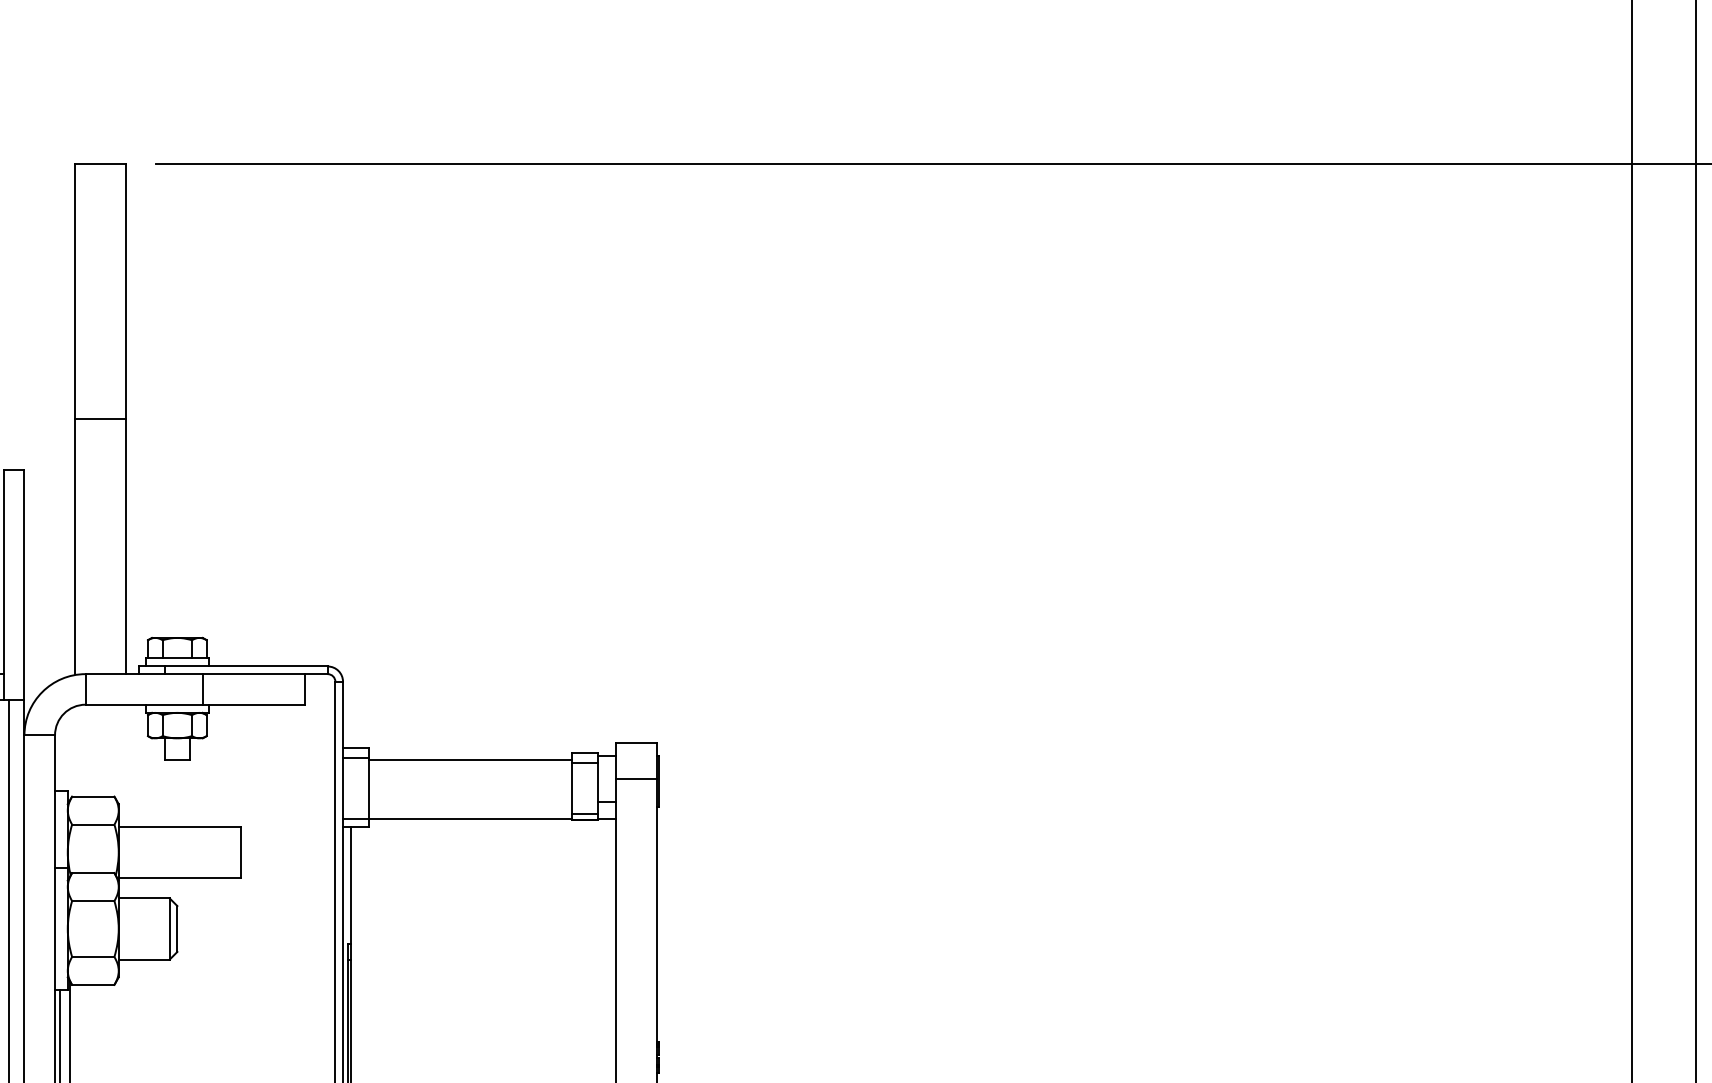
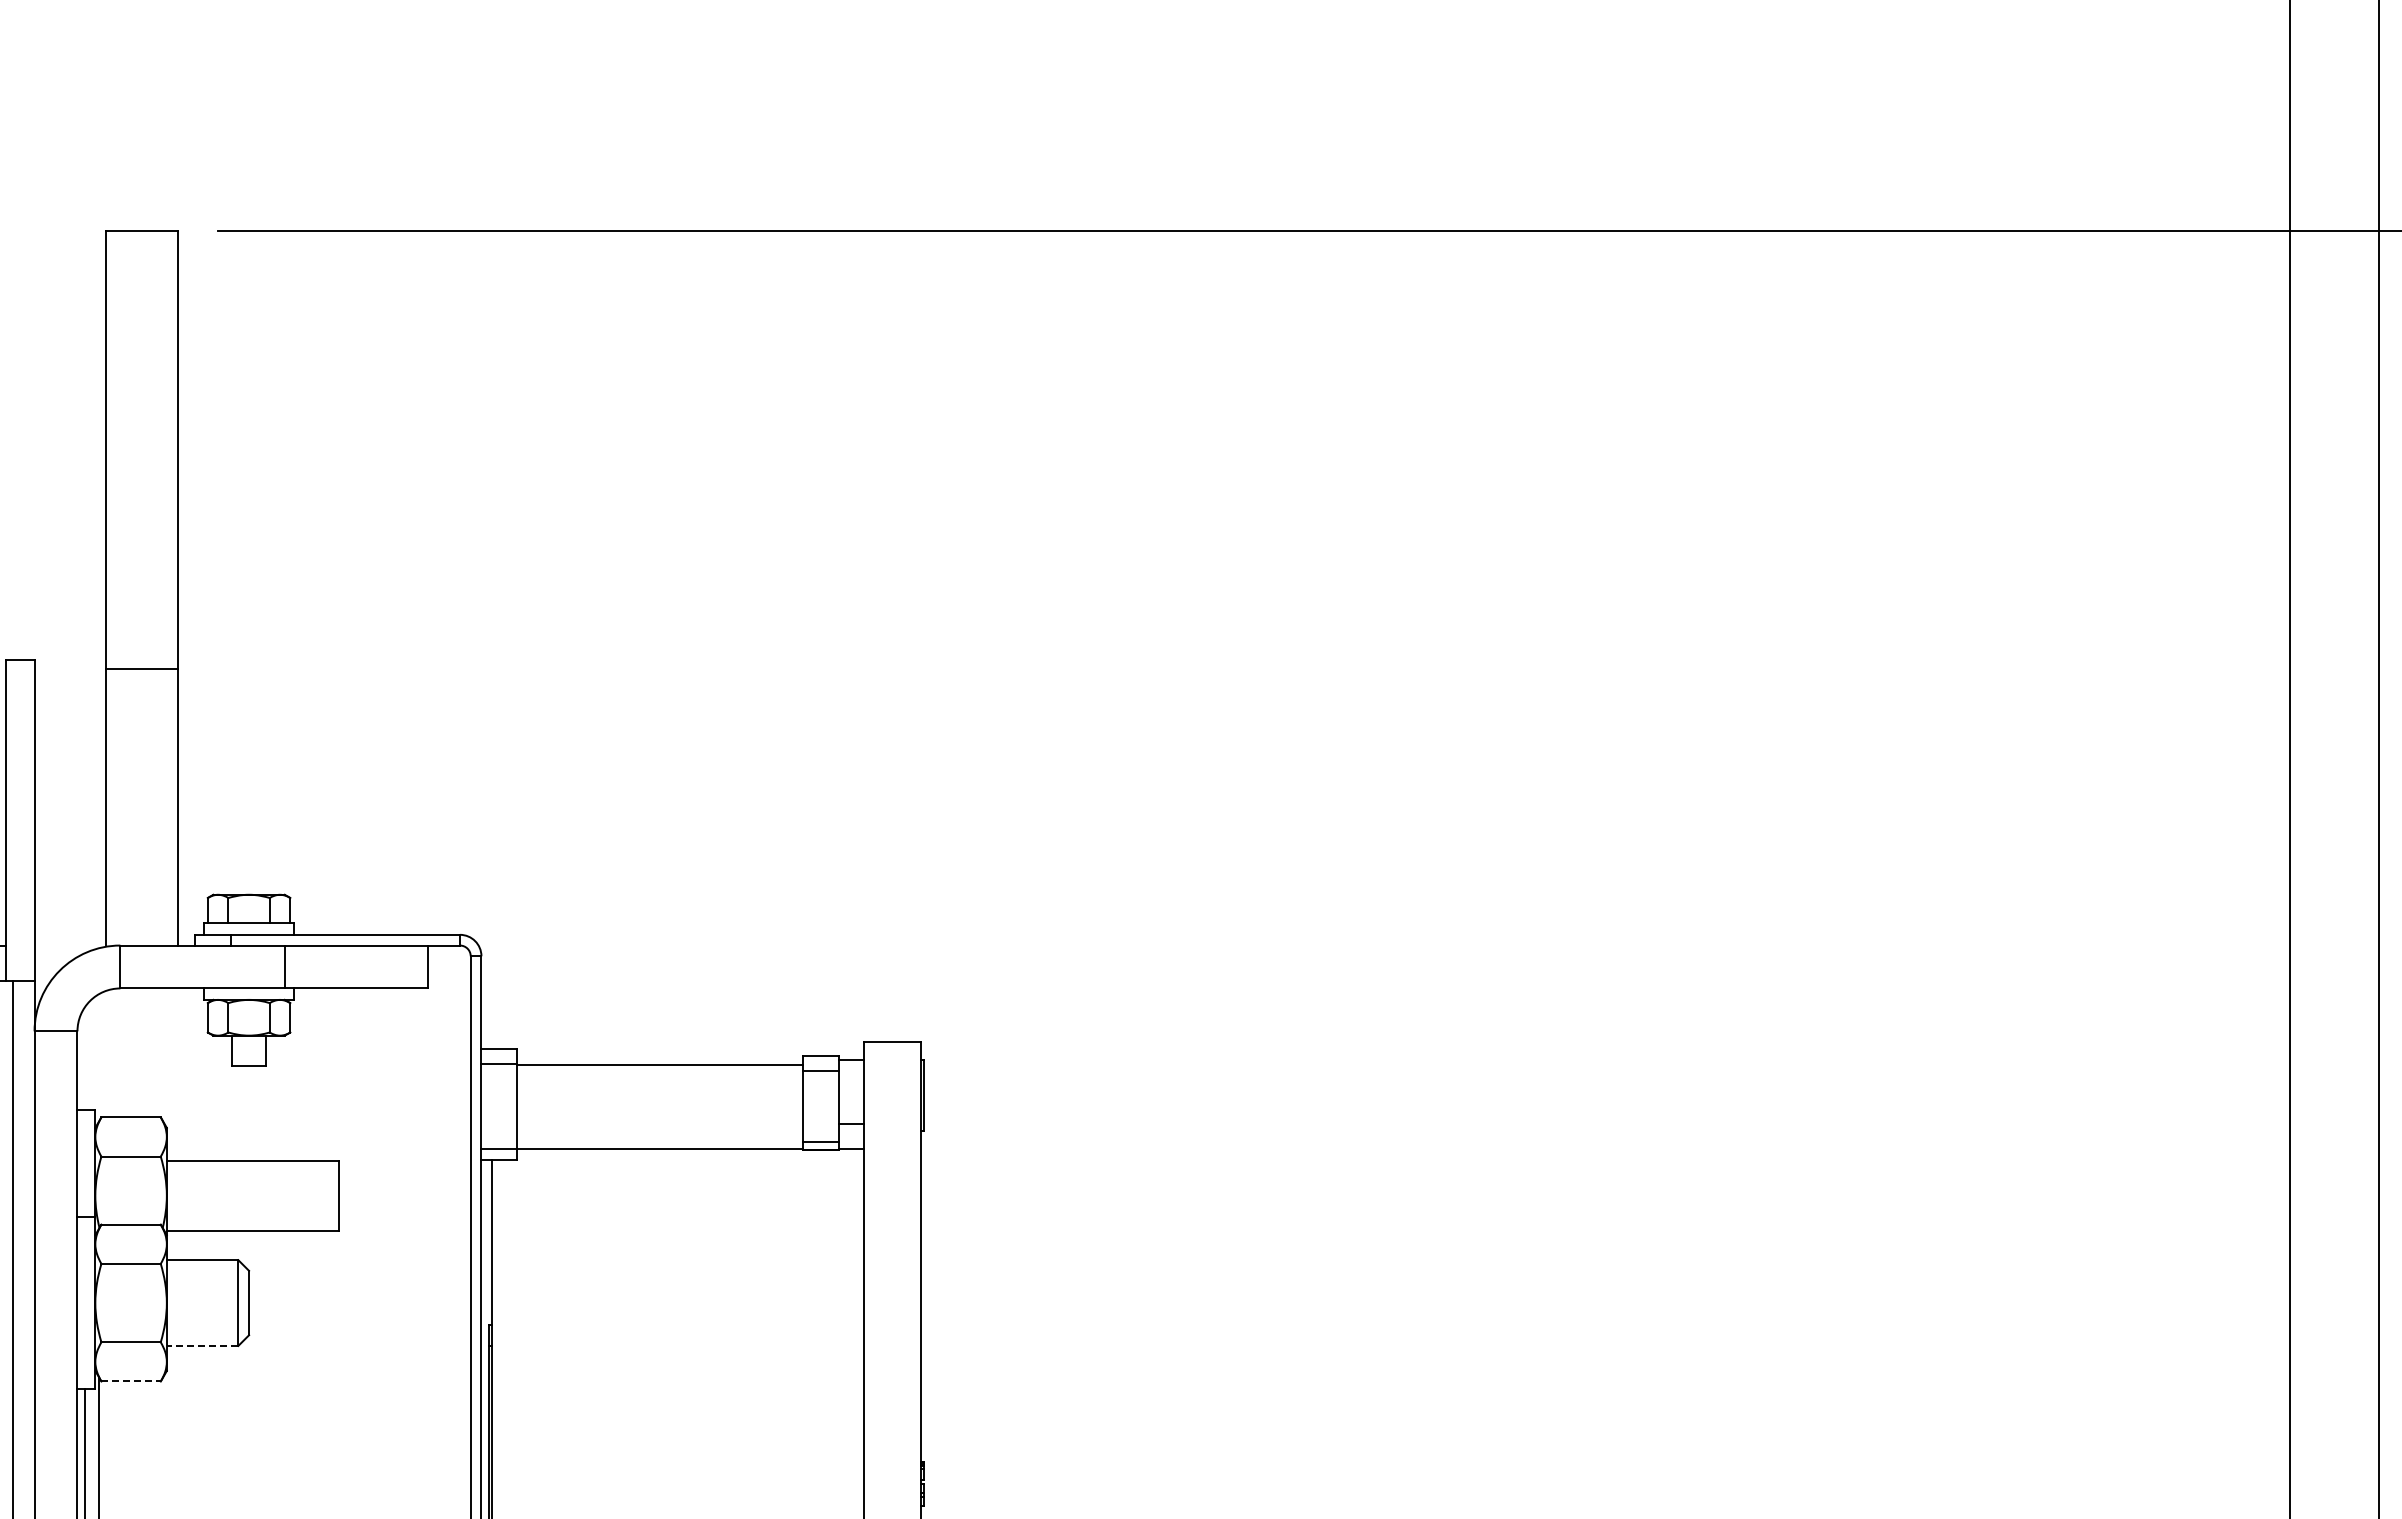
line: (100, 419) -> (141, 669), moved
line: (636, 778) -> (892, 1092), removed
line: (144, 959) -> (202, 1345), solid -> dashed
line: (93, 984) -> (131, 1381), solid -> dashed

